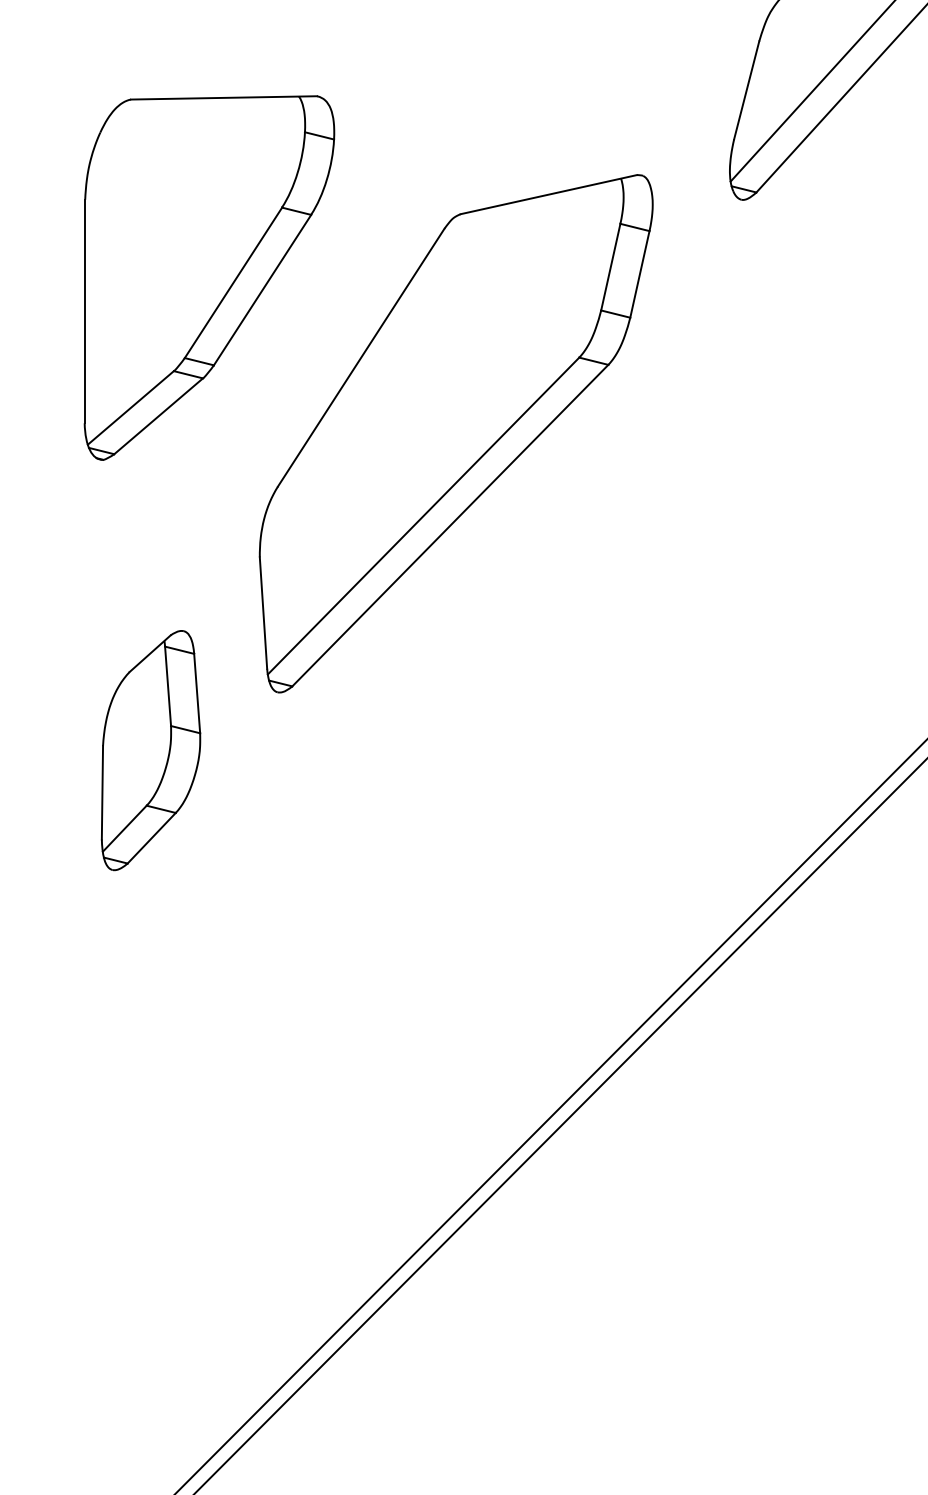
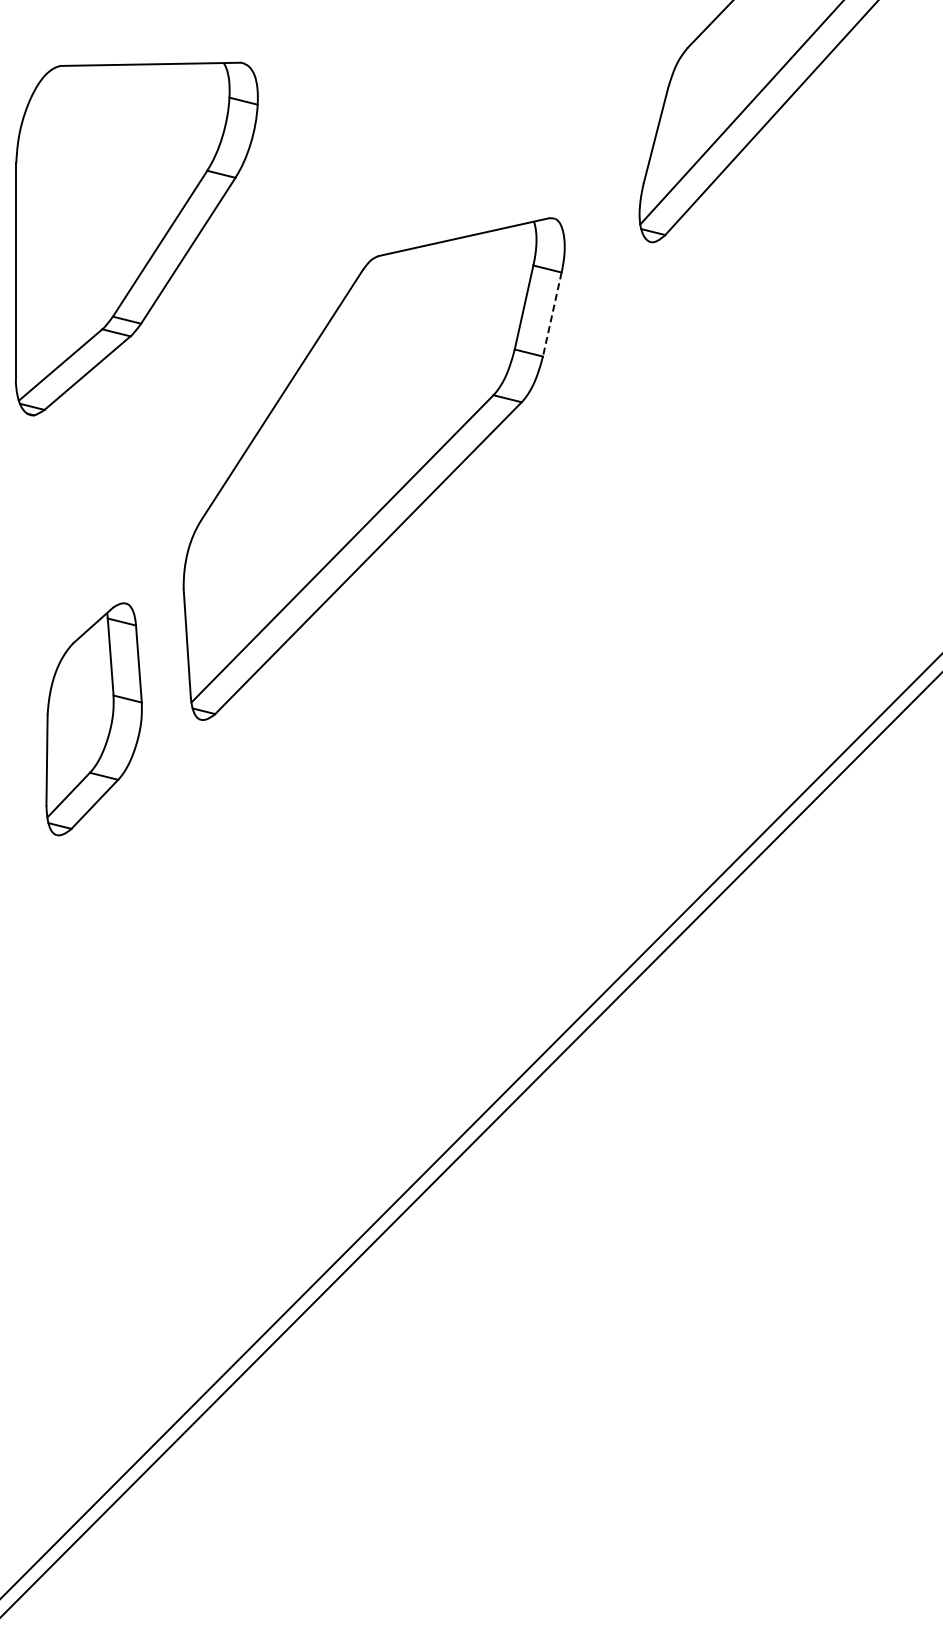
line: (640, 275) -> (552, 315), solid -> dashed
part: (209, 277) -> (136, 238), moved
part: (150, 750) -> (93, 719), moved

